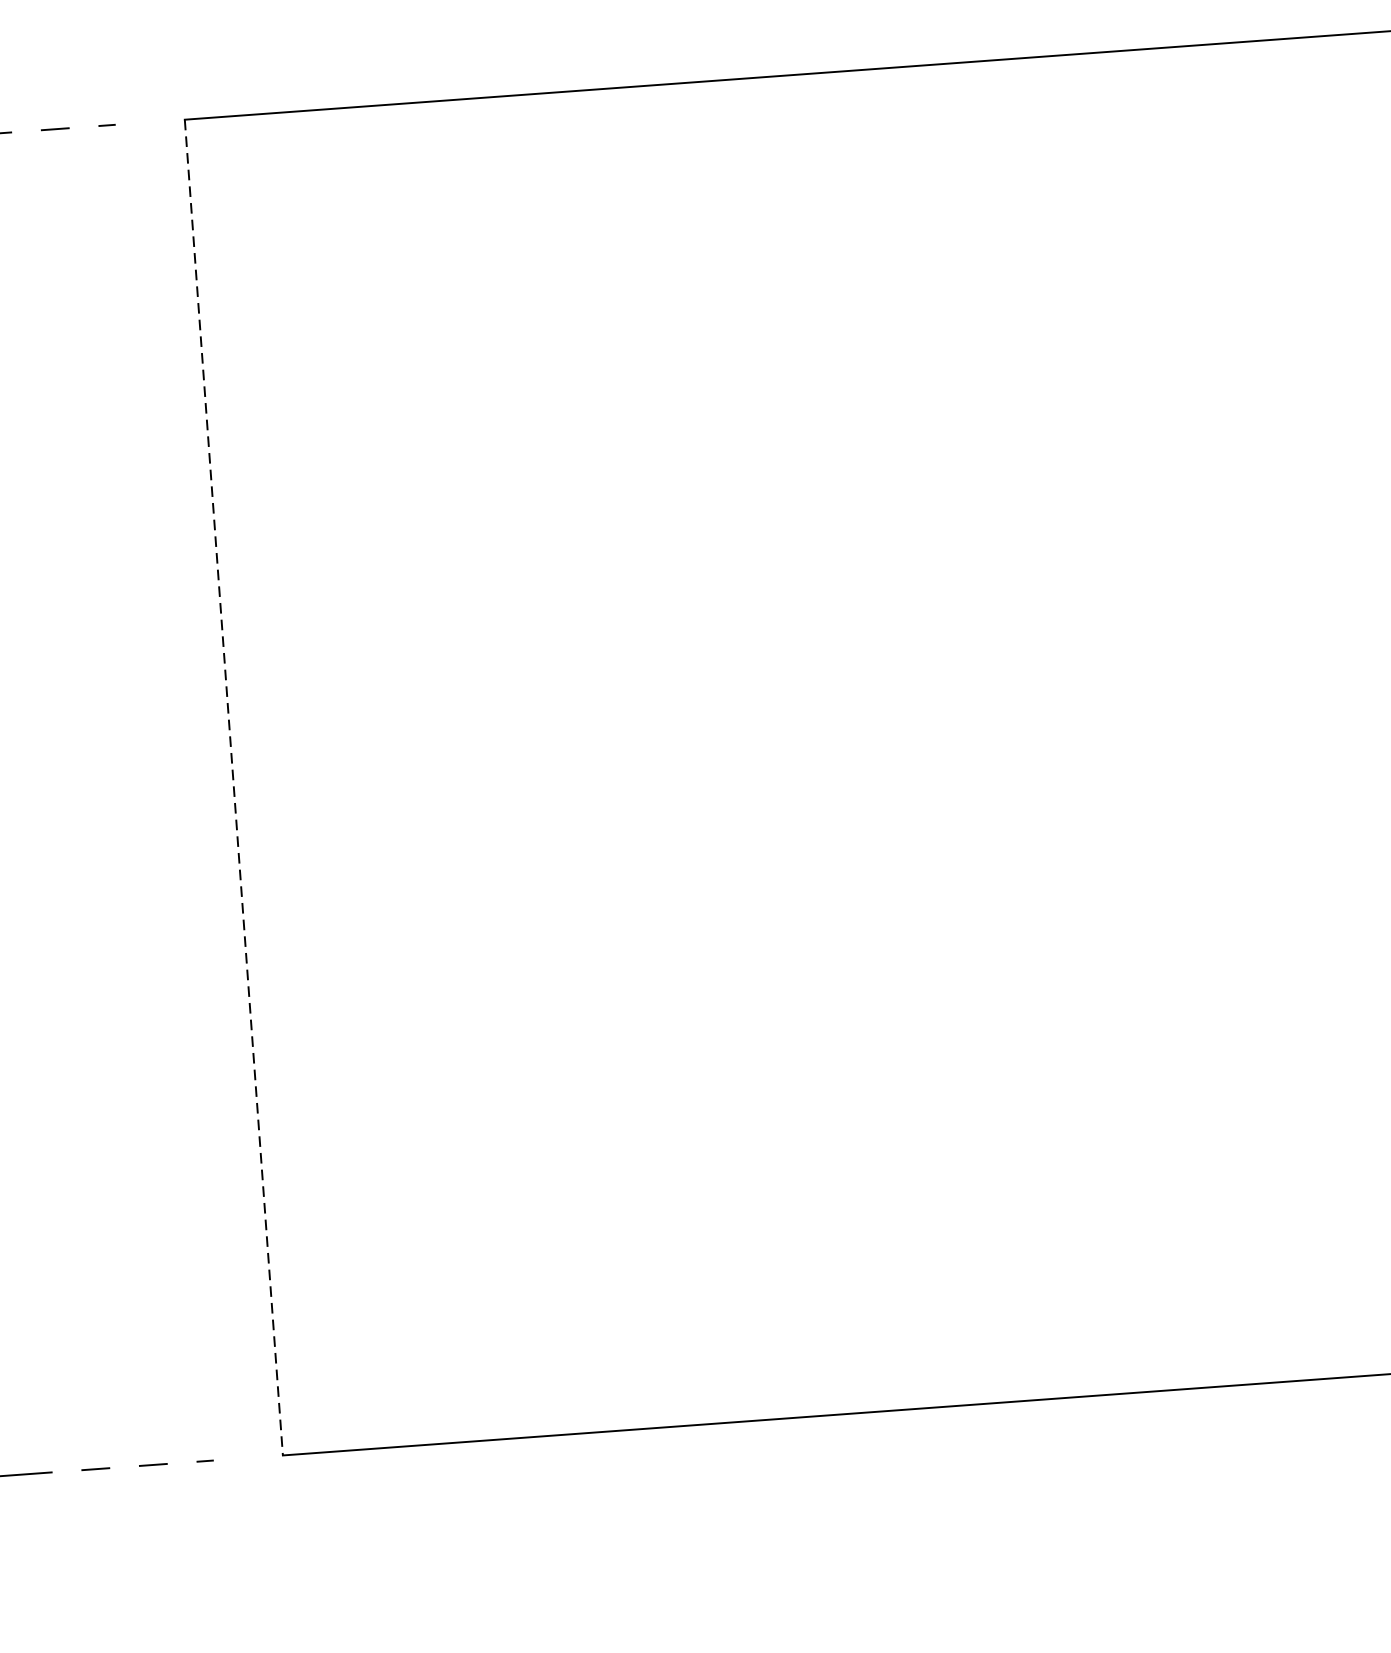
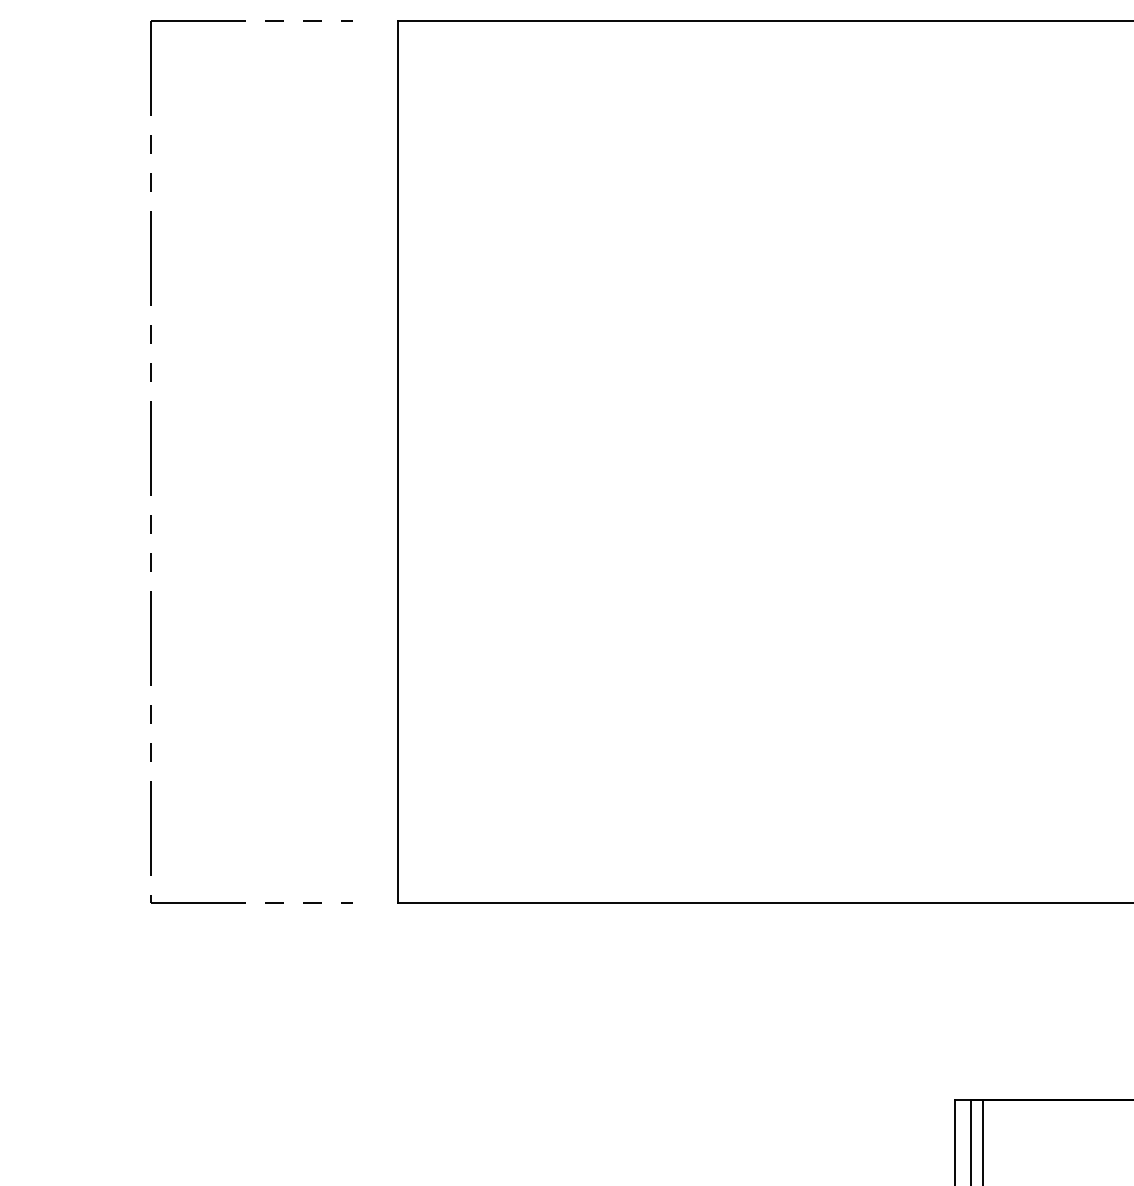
line: (234, 786) -> (398, 461), dashed -> solid

